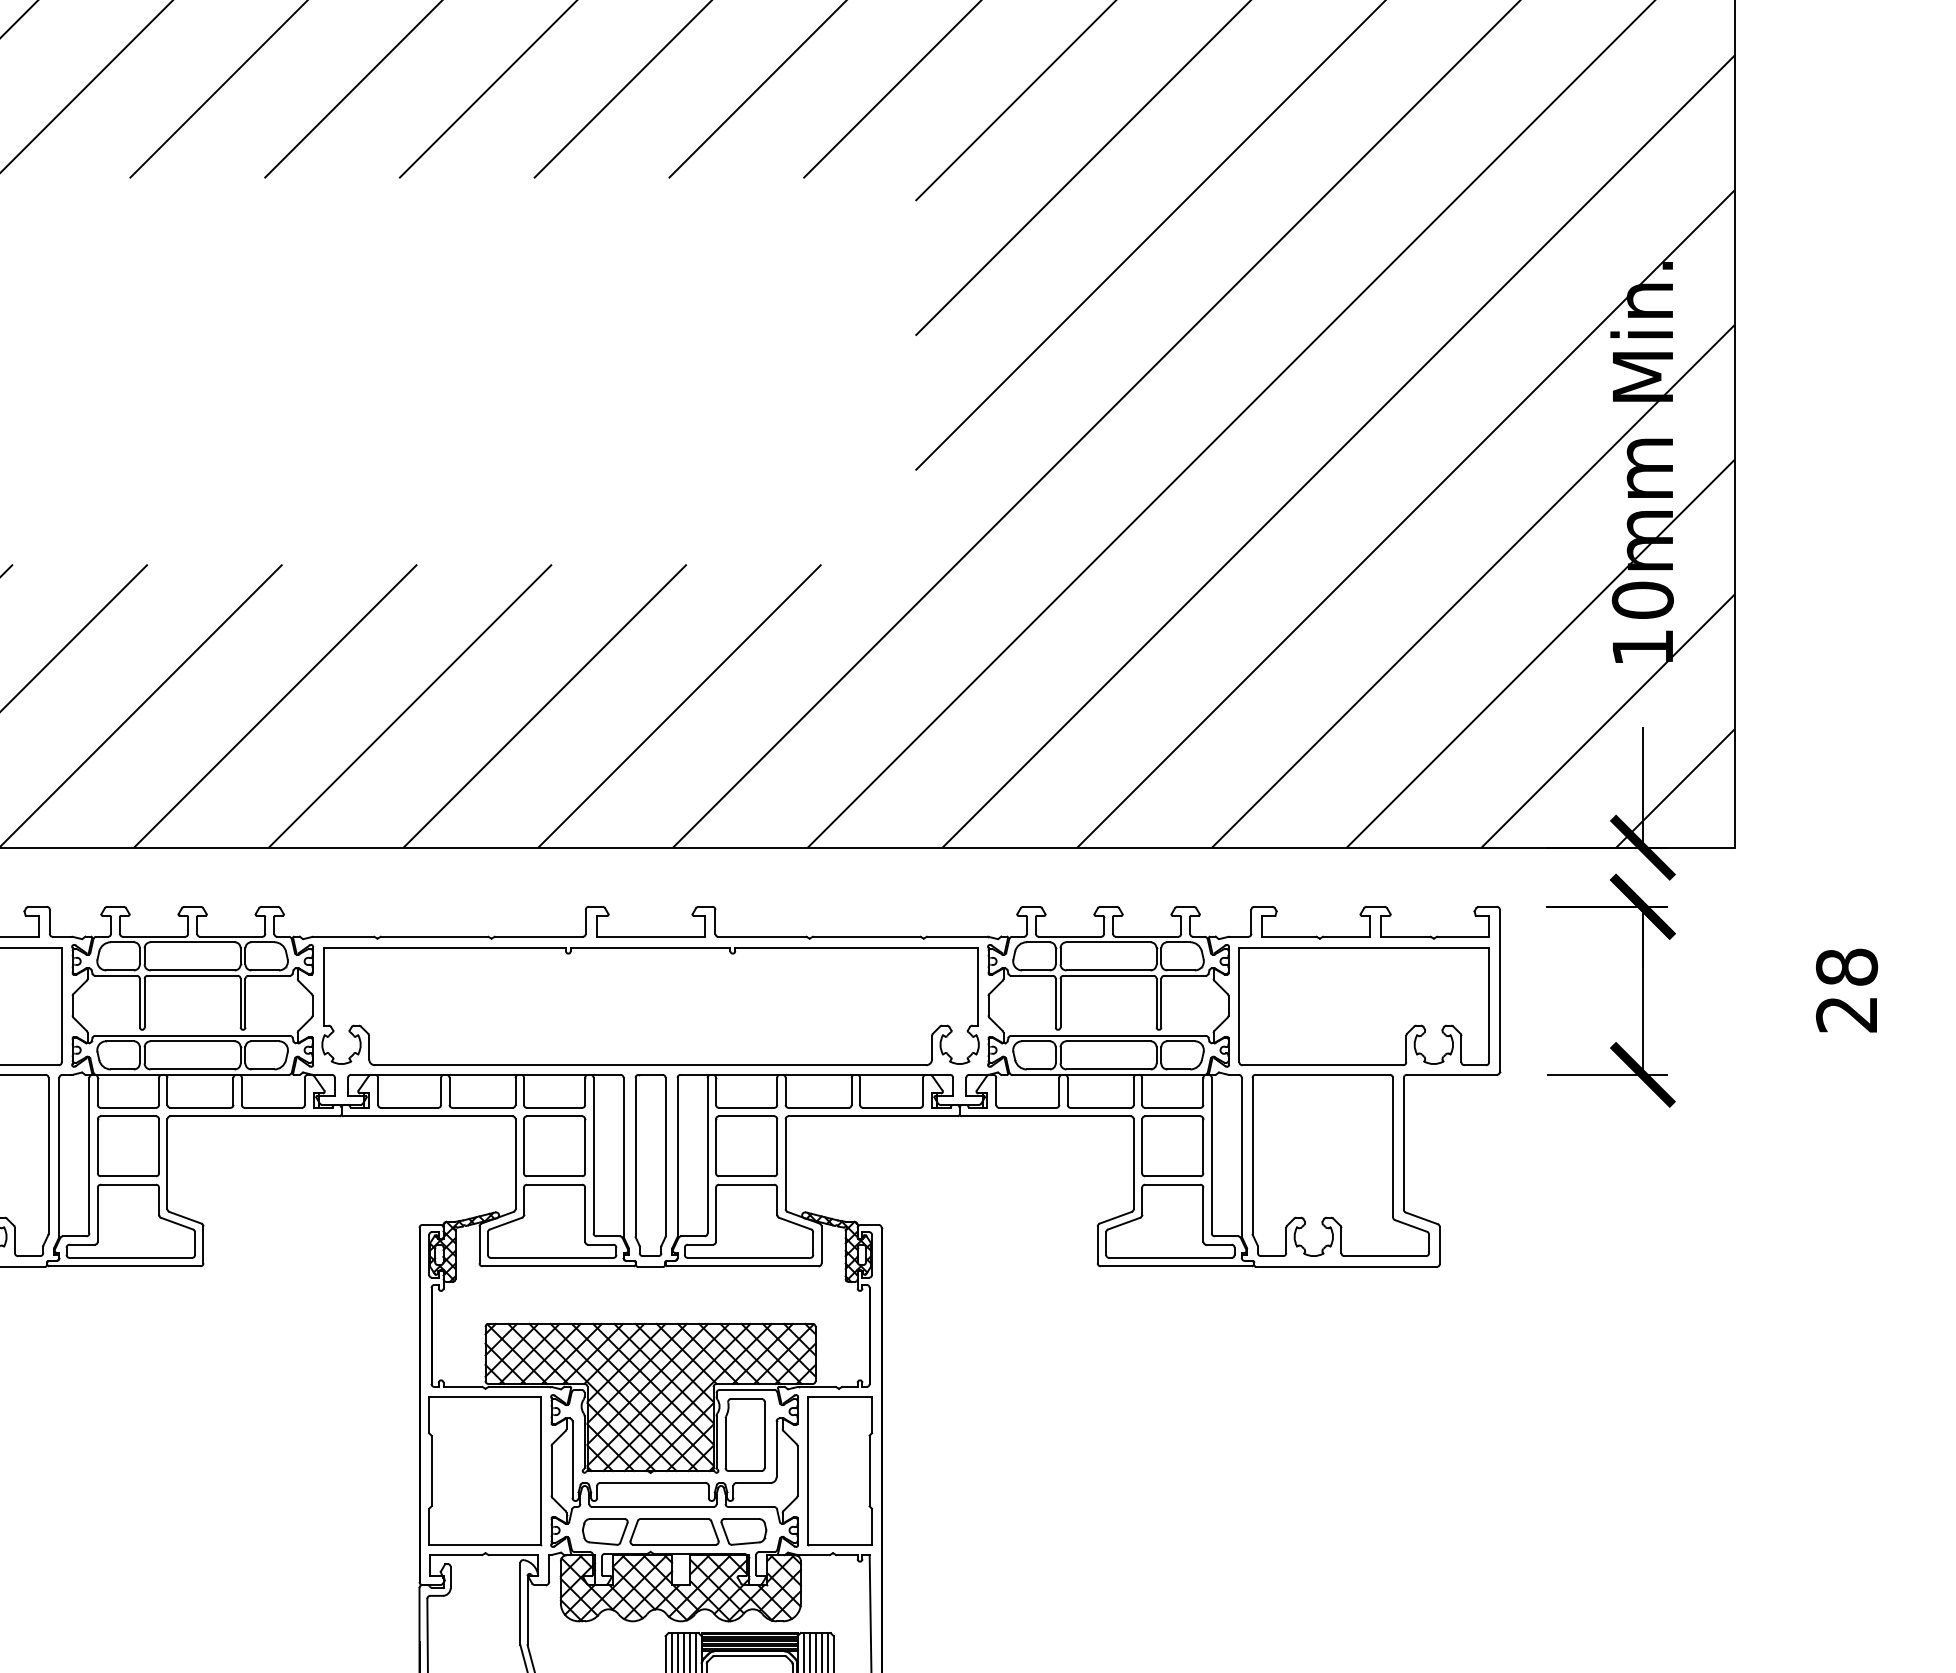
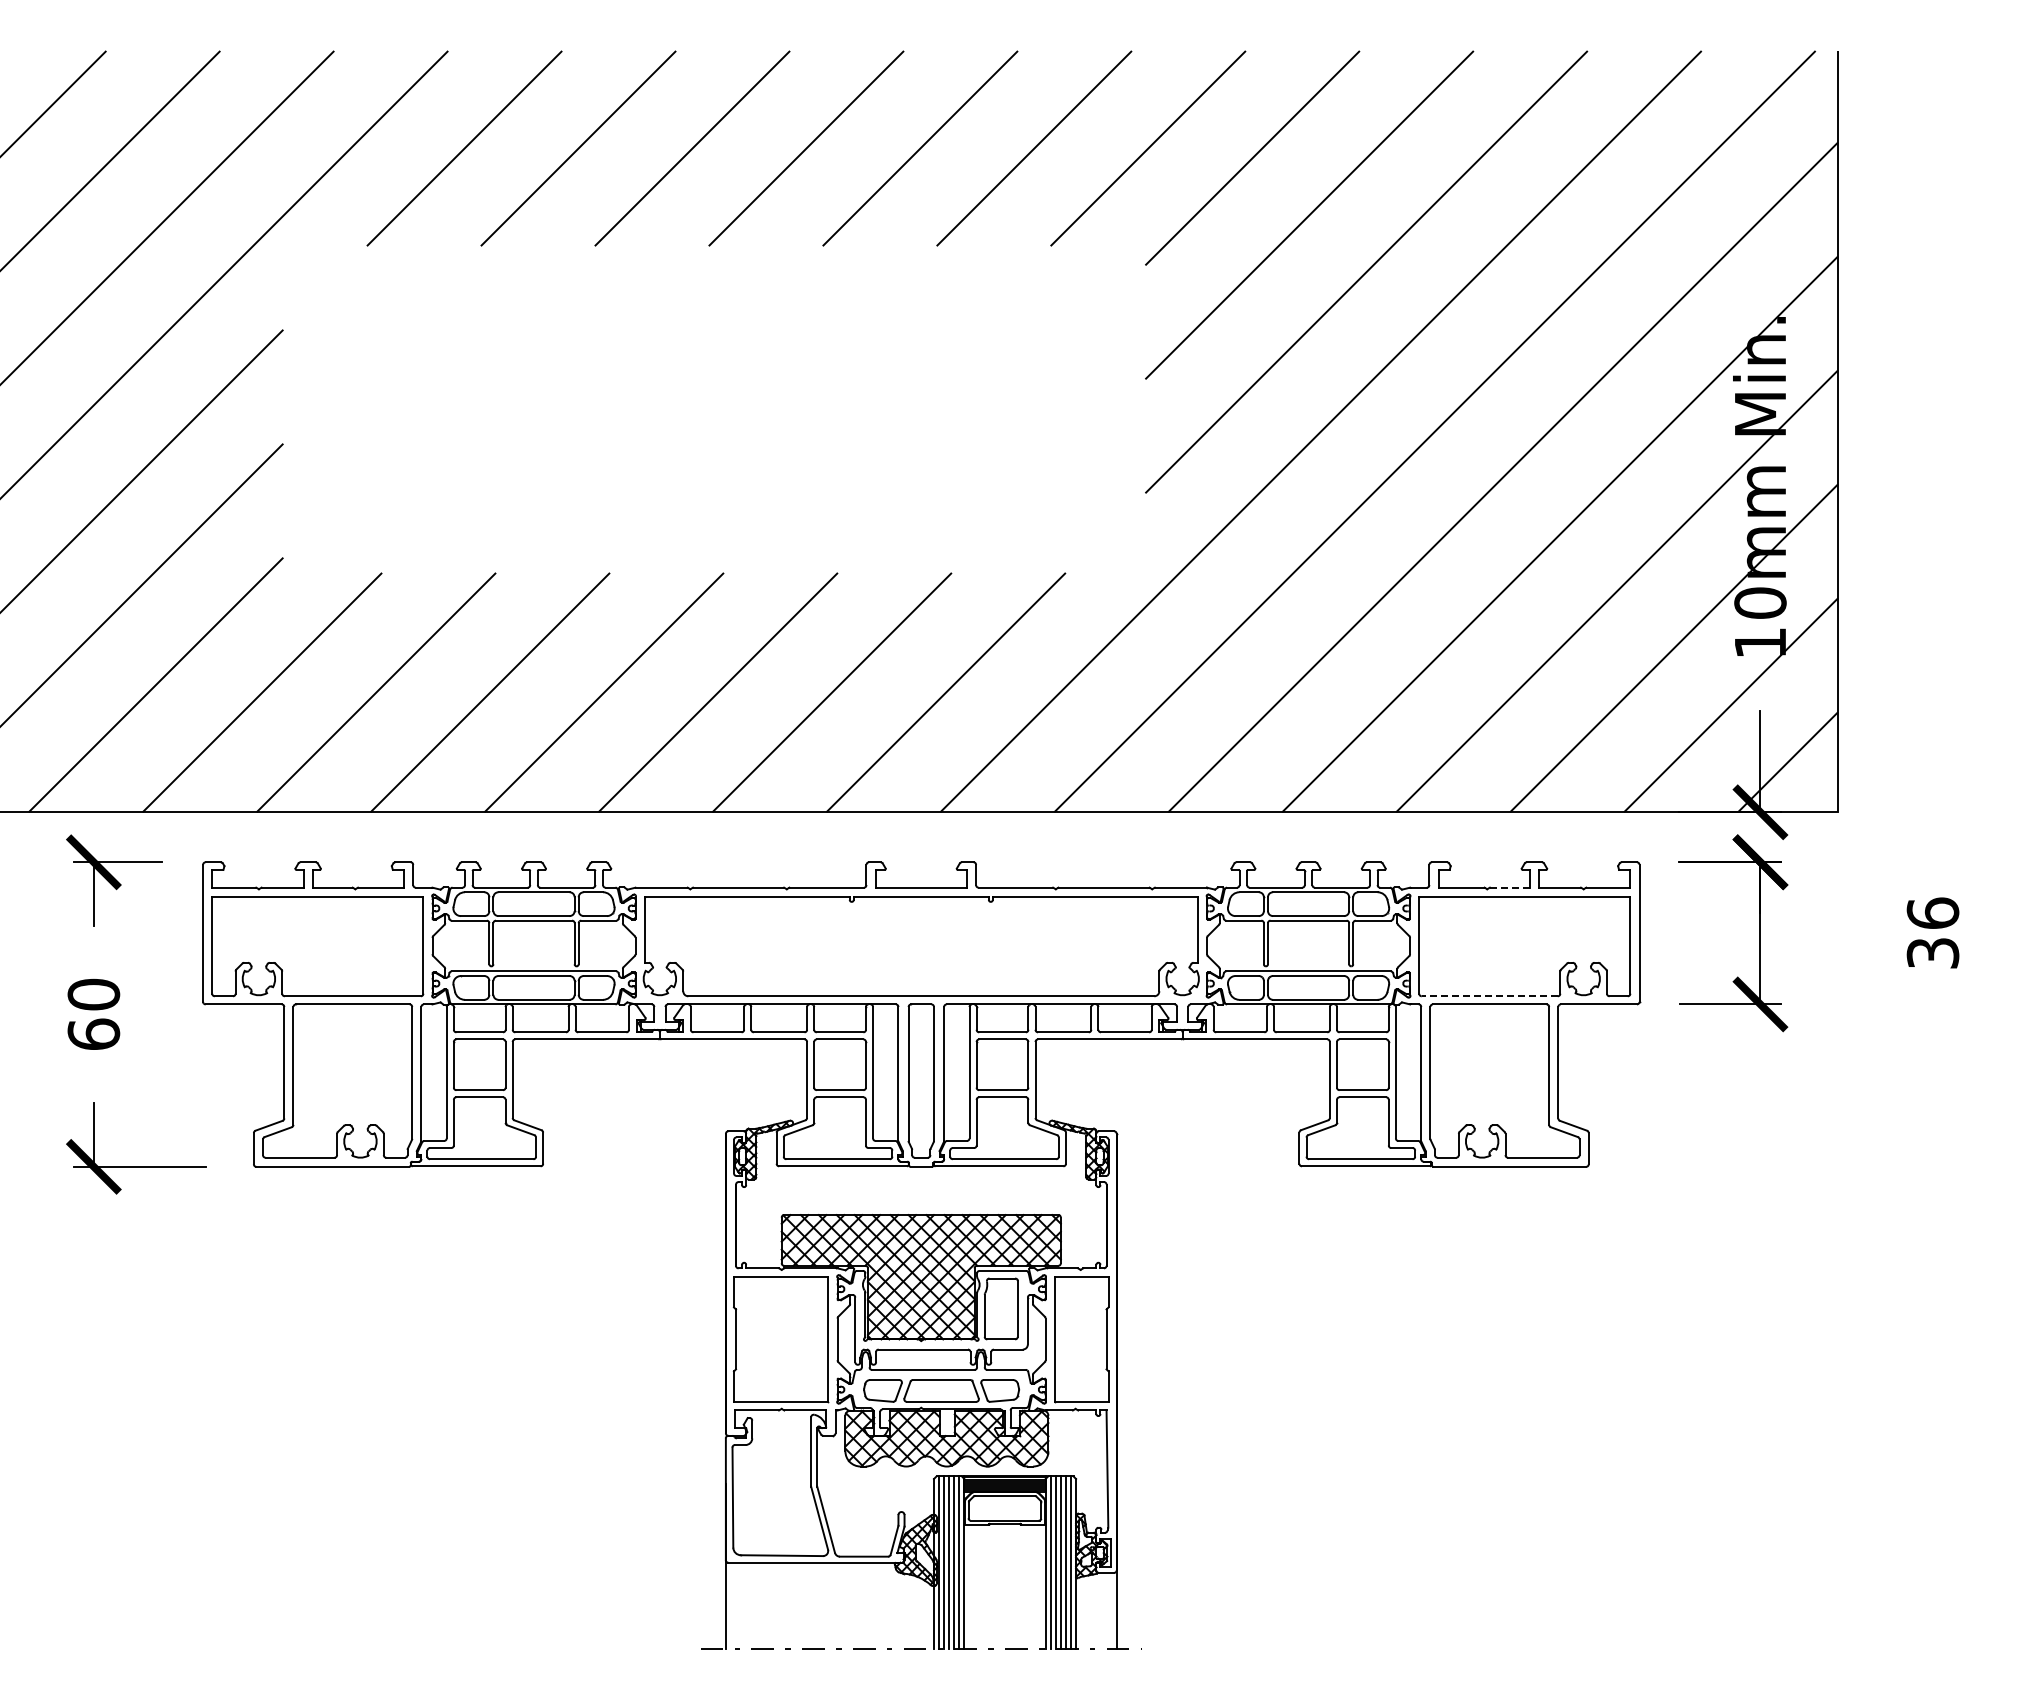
line: (1346, 936) -> (1509, 887), solid -> dashed
text: (1846, 989) -> (1932, 932), 28 -> 36
line: (1322, 1065) -> (1489, 996), solid -> dashed

